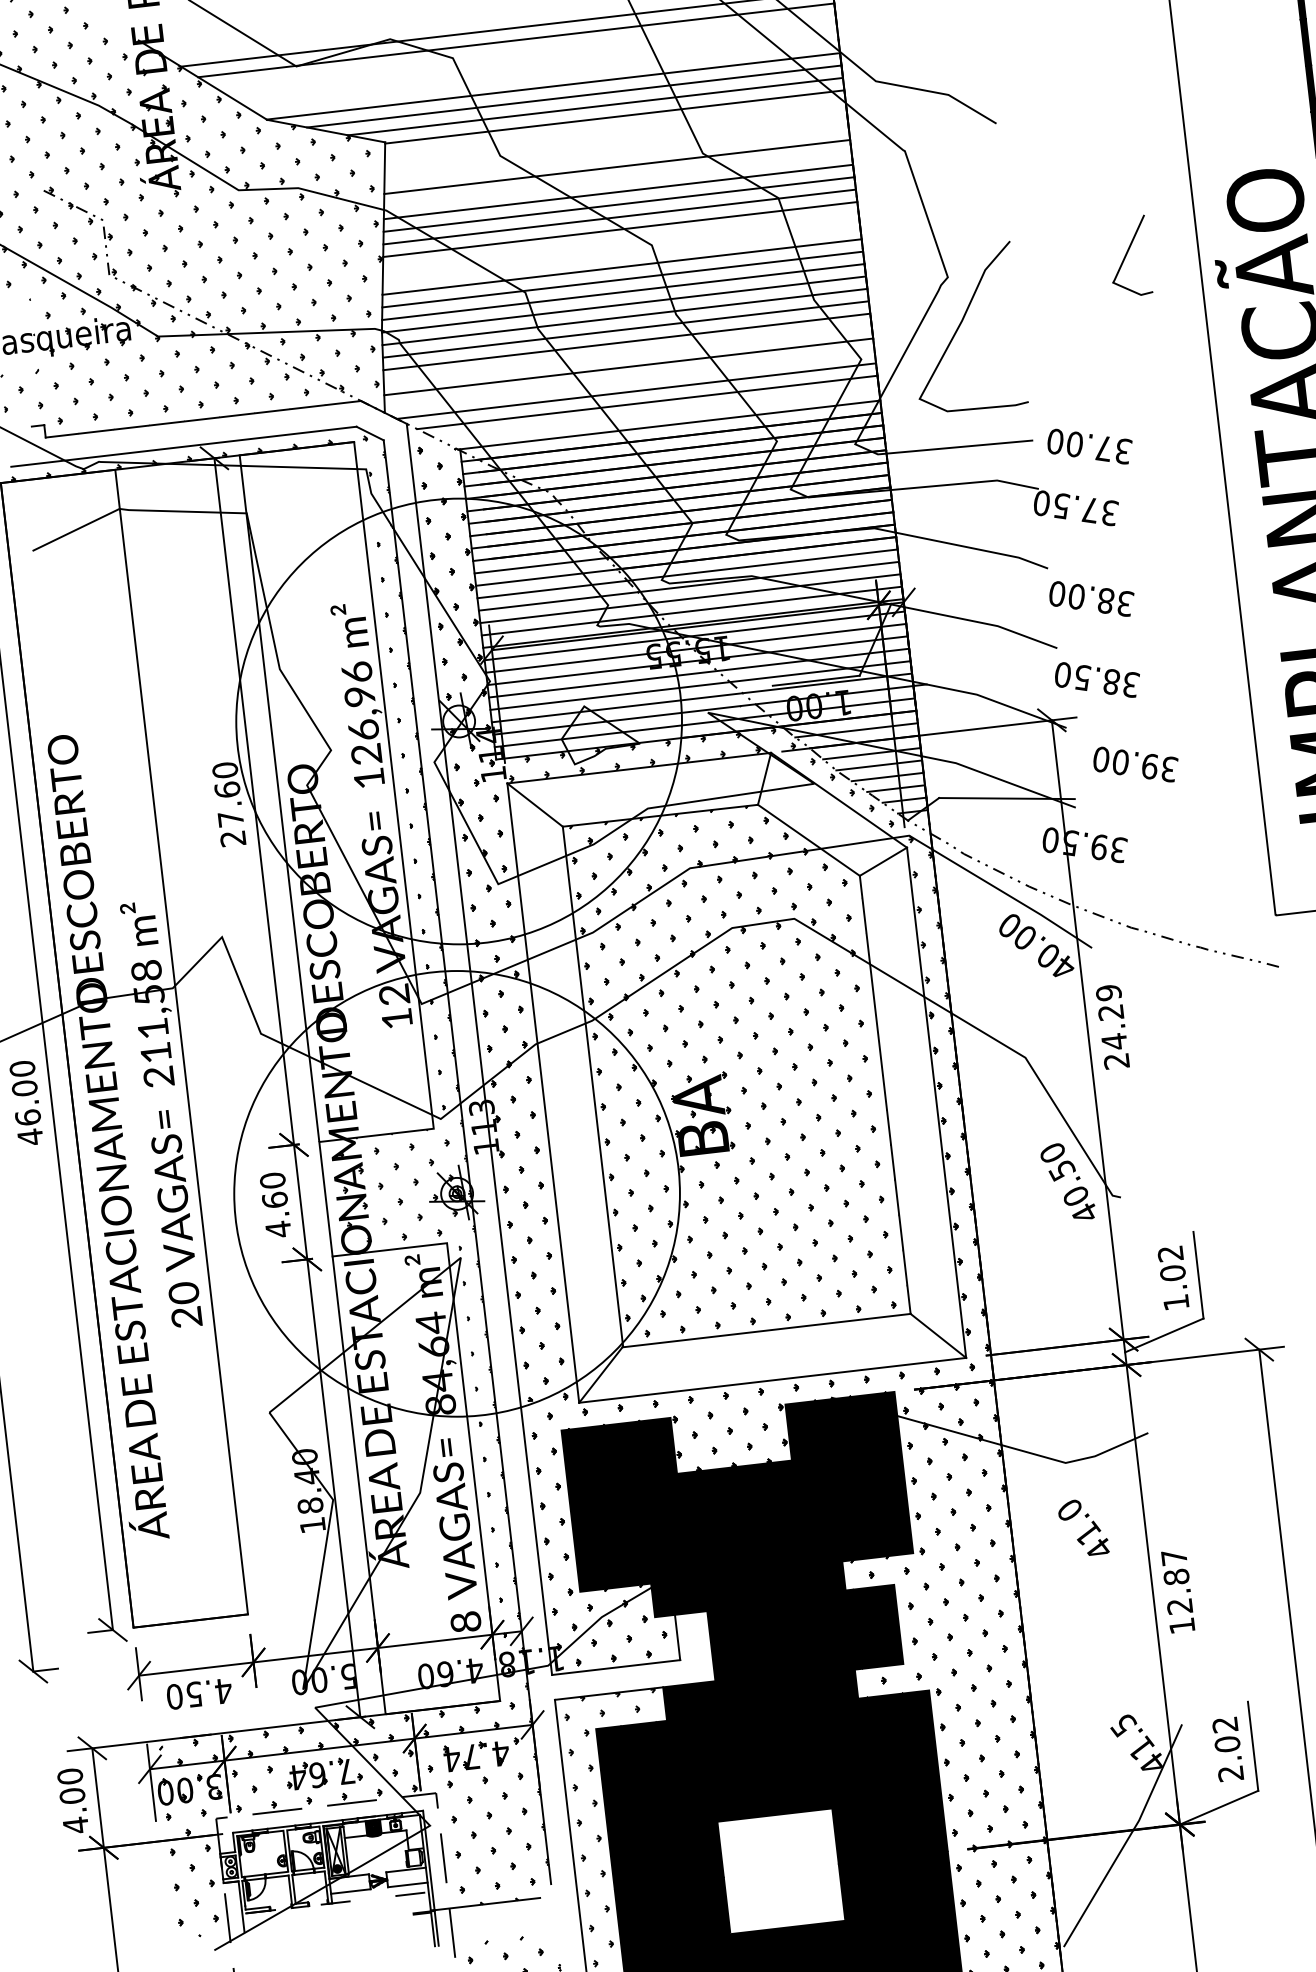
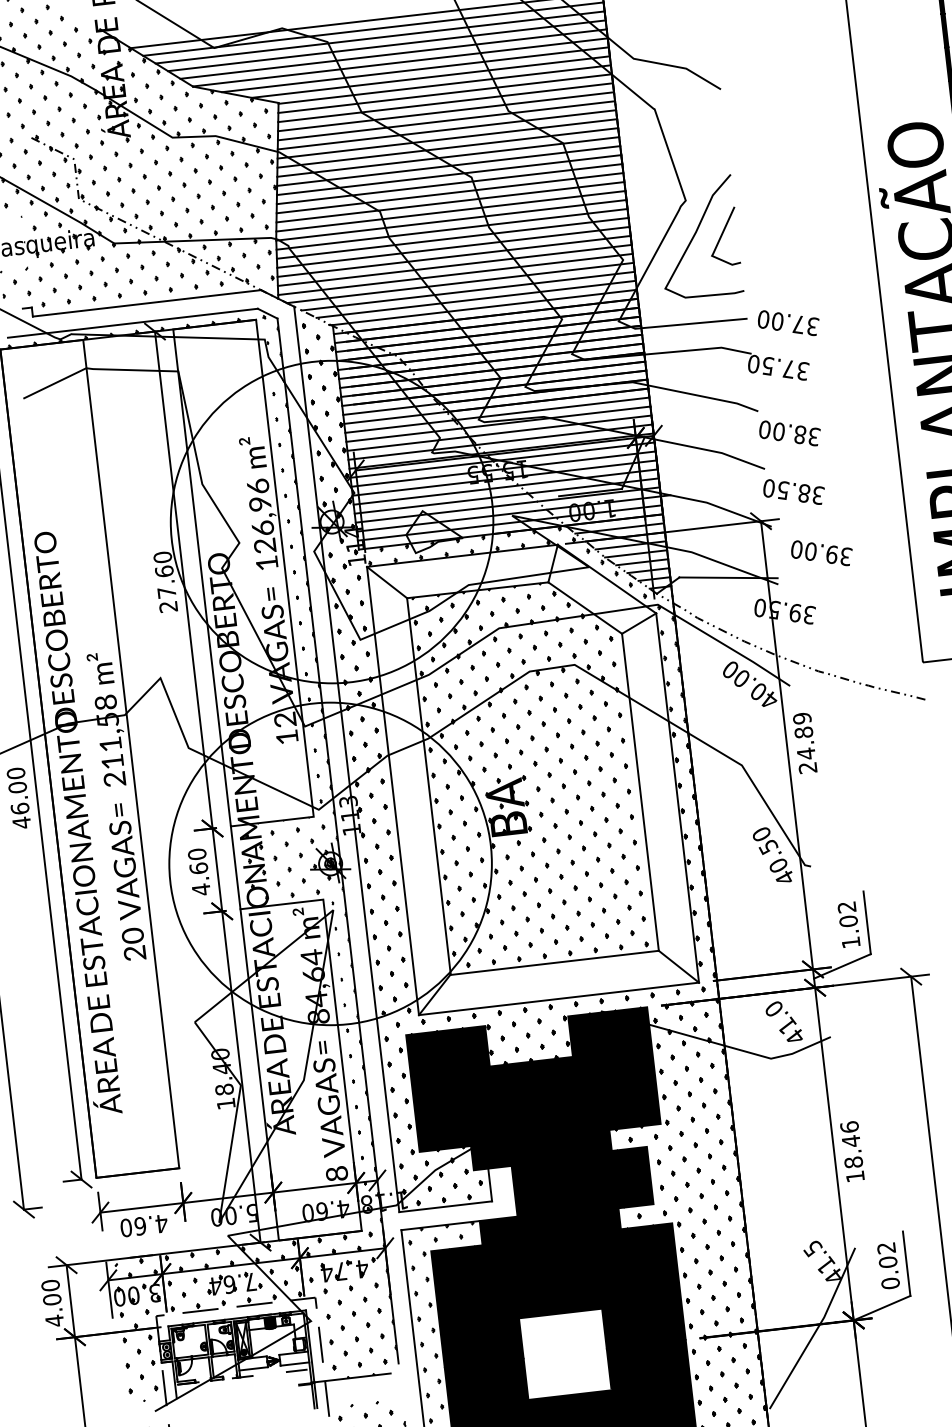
line: (525, 51) -> (380, 37), added
line: (534, 63) -> (386, 45), added
line: (543, 74) -> (393, 53), added
line: (614, 129) -> (444, 93), added
line: (615, 141) -> (445, 102), added
line: (616, 154) -> (445, 111), added
line: (617, 179) -> (446, 129), added
line: (620, 241) -> (448, 174), added
curve: (1128, 252) -> (723, 234), moved
line: (621, 254) -> (449, 184), added
line: (627, 354) -> (453, 256), added
line: (629, 378) -> (455, 273), added
line: (657, 413) -> (475, 299), added
text: (1111, 1012) -> (804, 732), 24.29 -> 24.89
text: (1083, 1527) -> (783, 1021), moved
text: (1177, 1581) -> (851, 1144), 12.87 -> 18.46
text: (194, 1694) -> (140, 1226), 4.50 -> 4.60
text: (1231, 1773) -> (891, 1283), 2.02 -> 0.02

